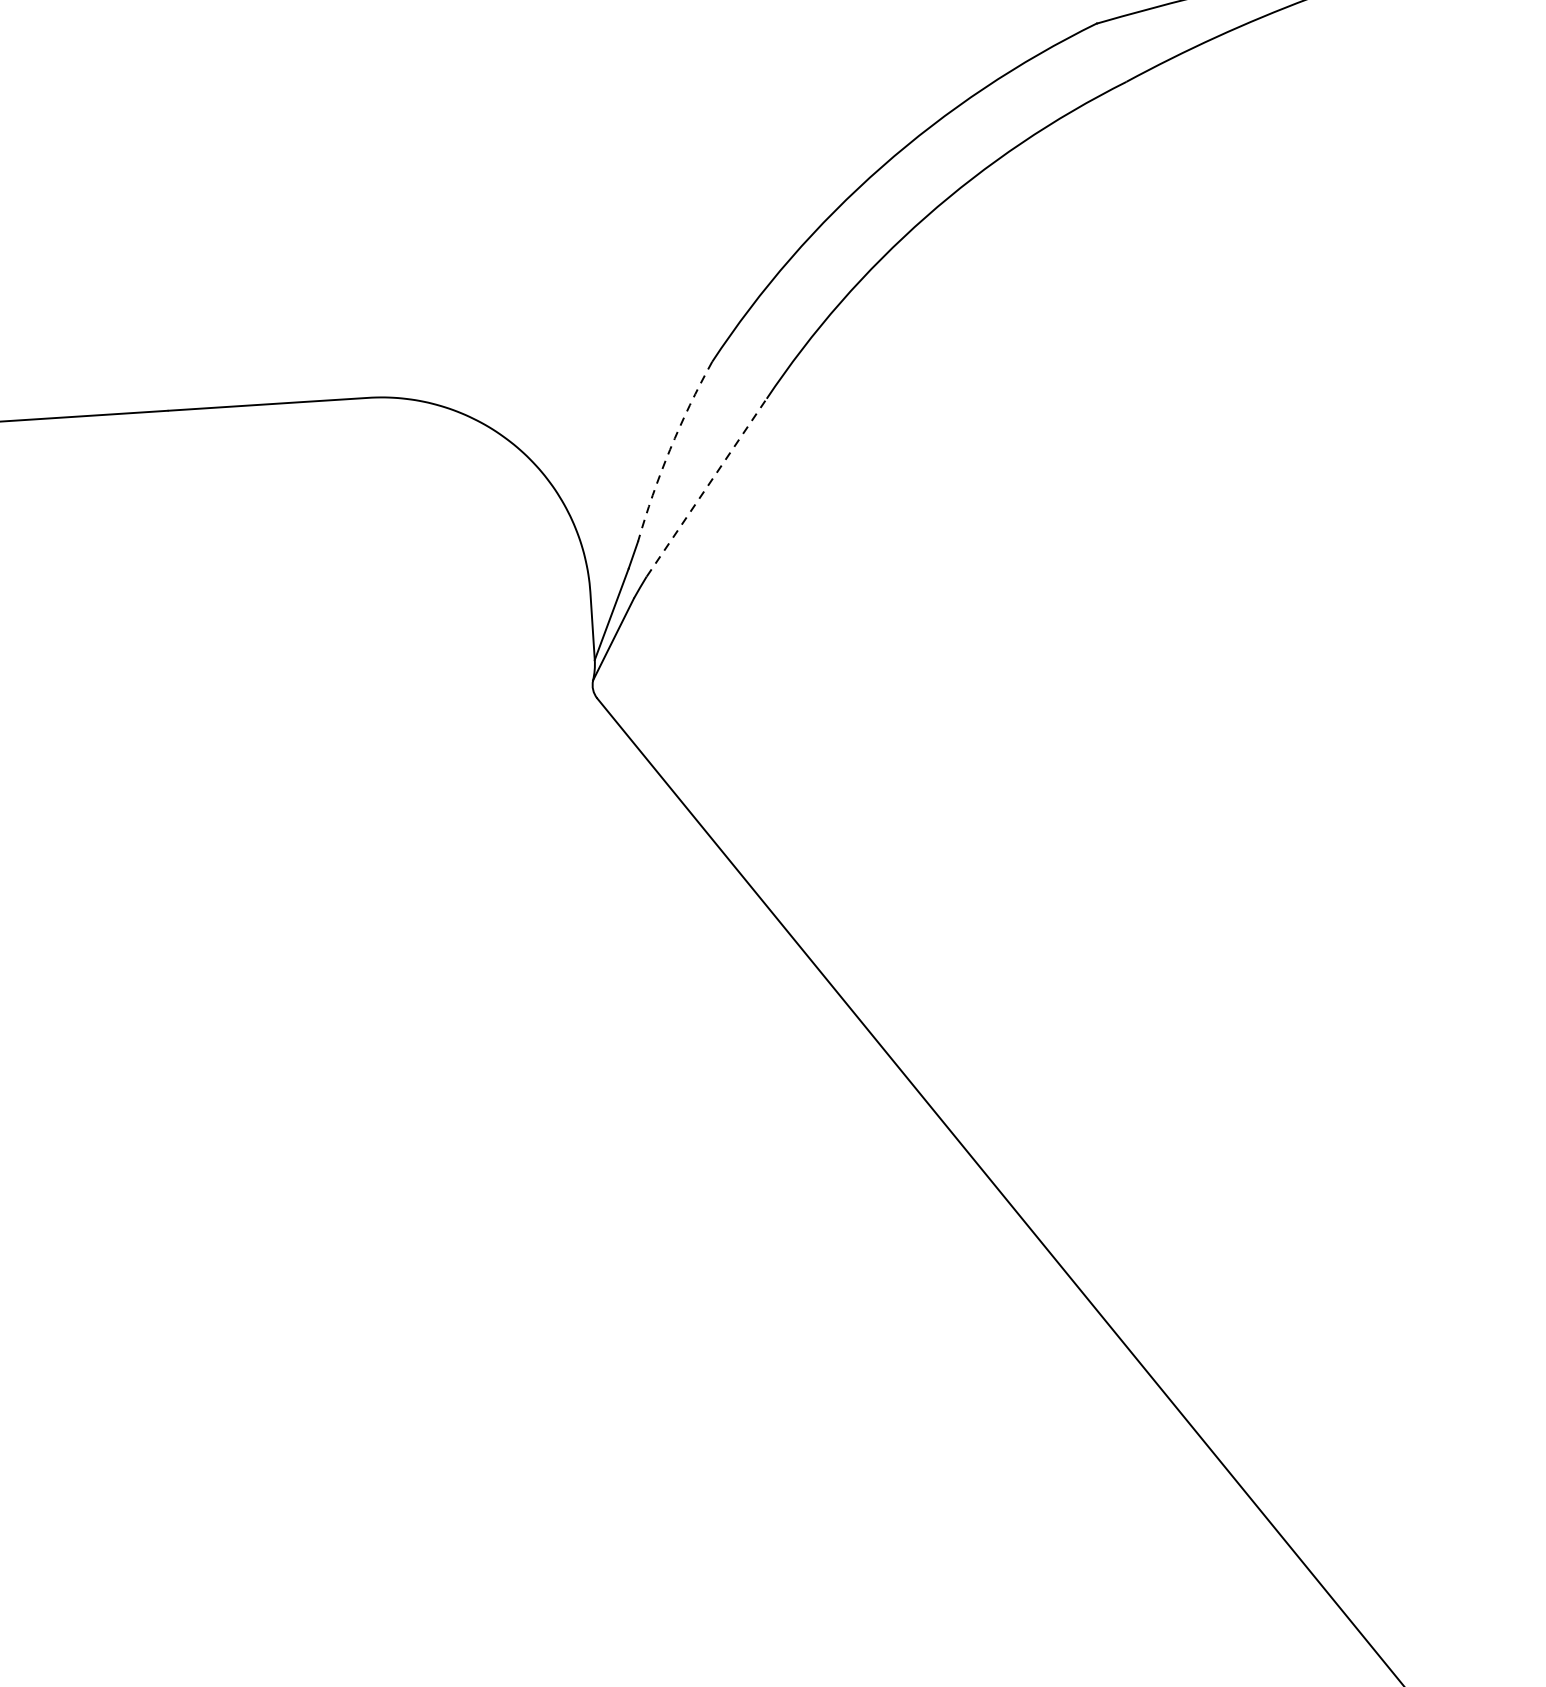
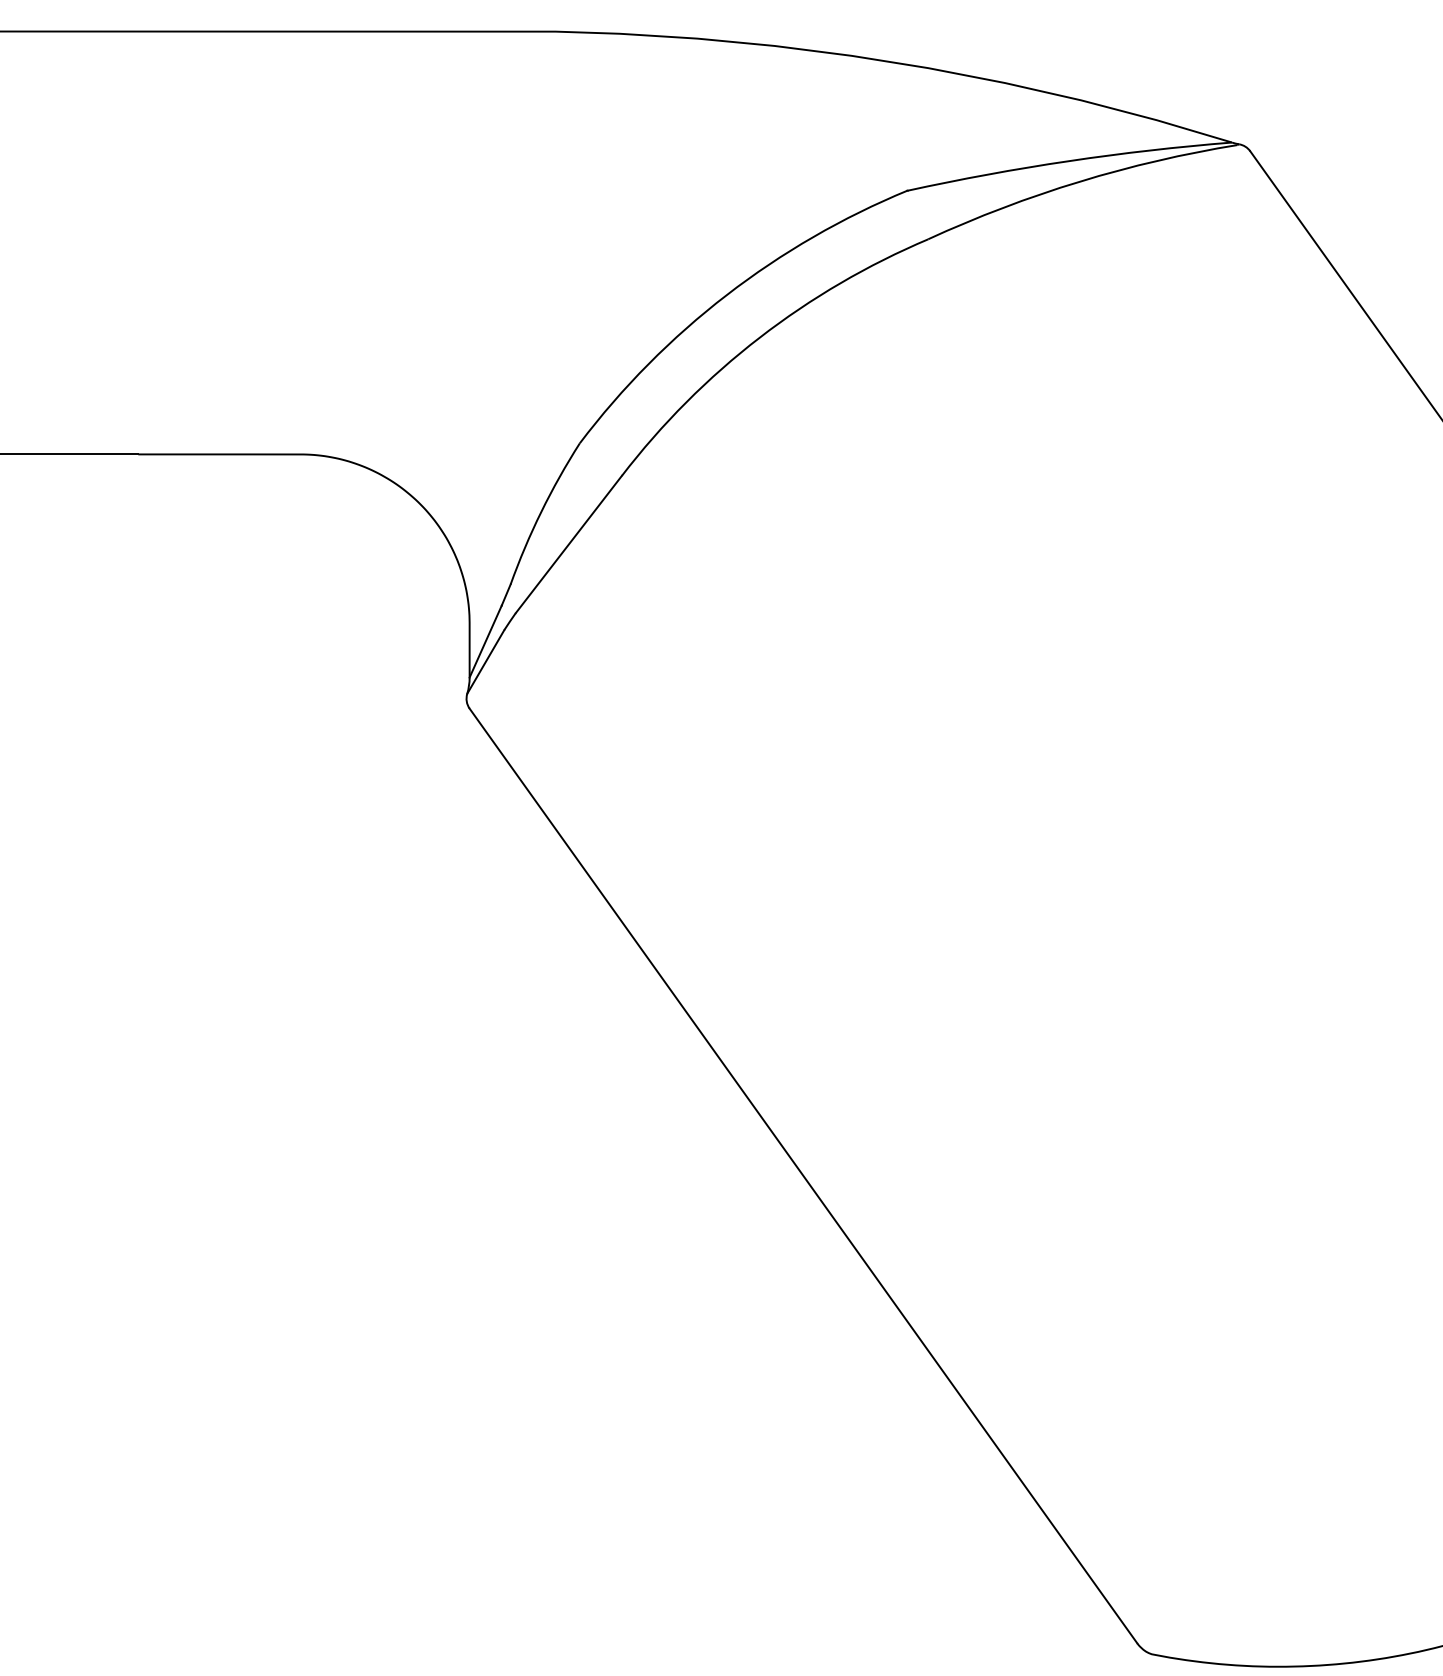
arc: (670, 449) -> (541, 511), dashed -> solid
line: (706, 487) -> (568, 544), dashed -> solid

